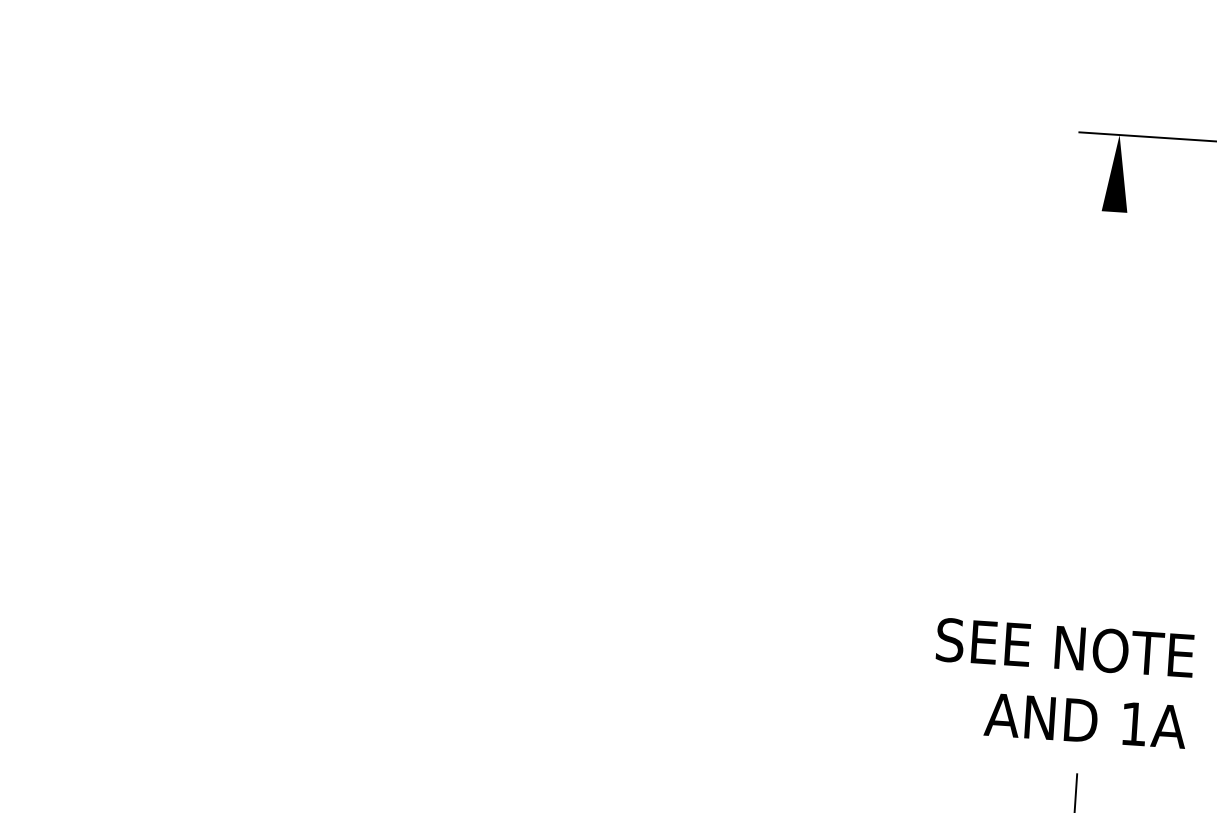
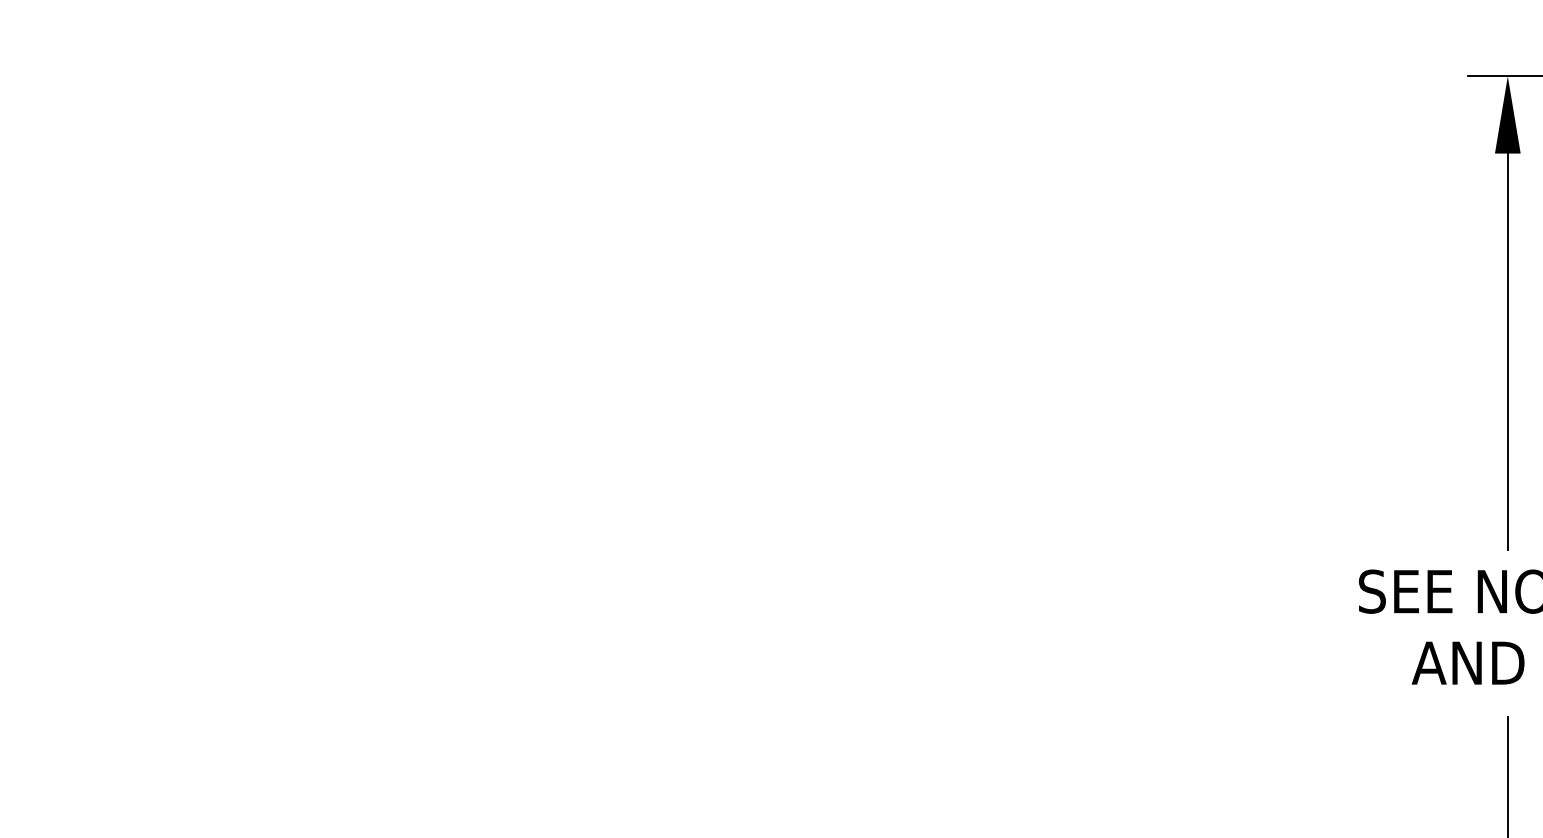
line: (1102, 383) -> (1507, 325), added

